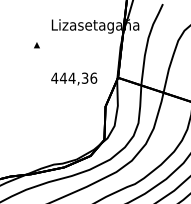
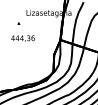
text: (73, 78) -> (22, 38), moved

